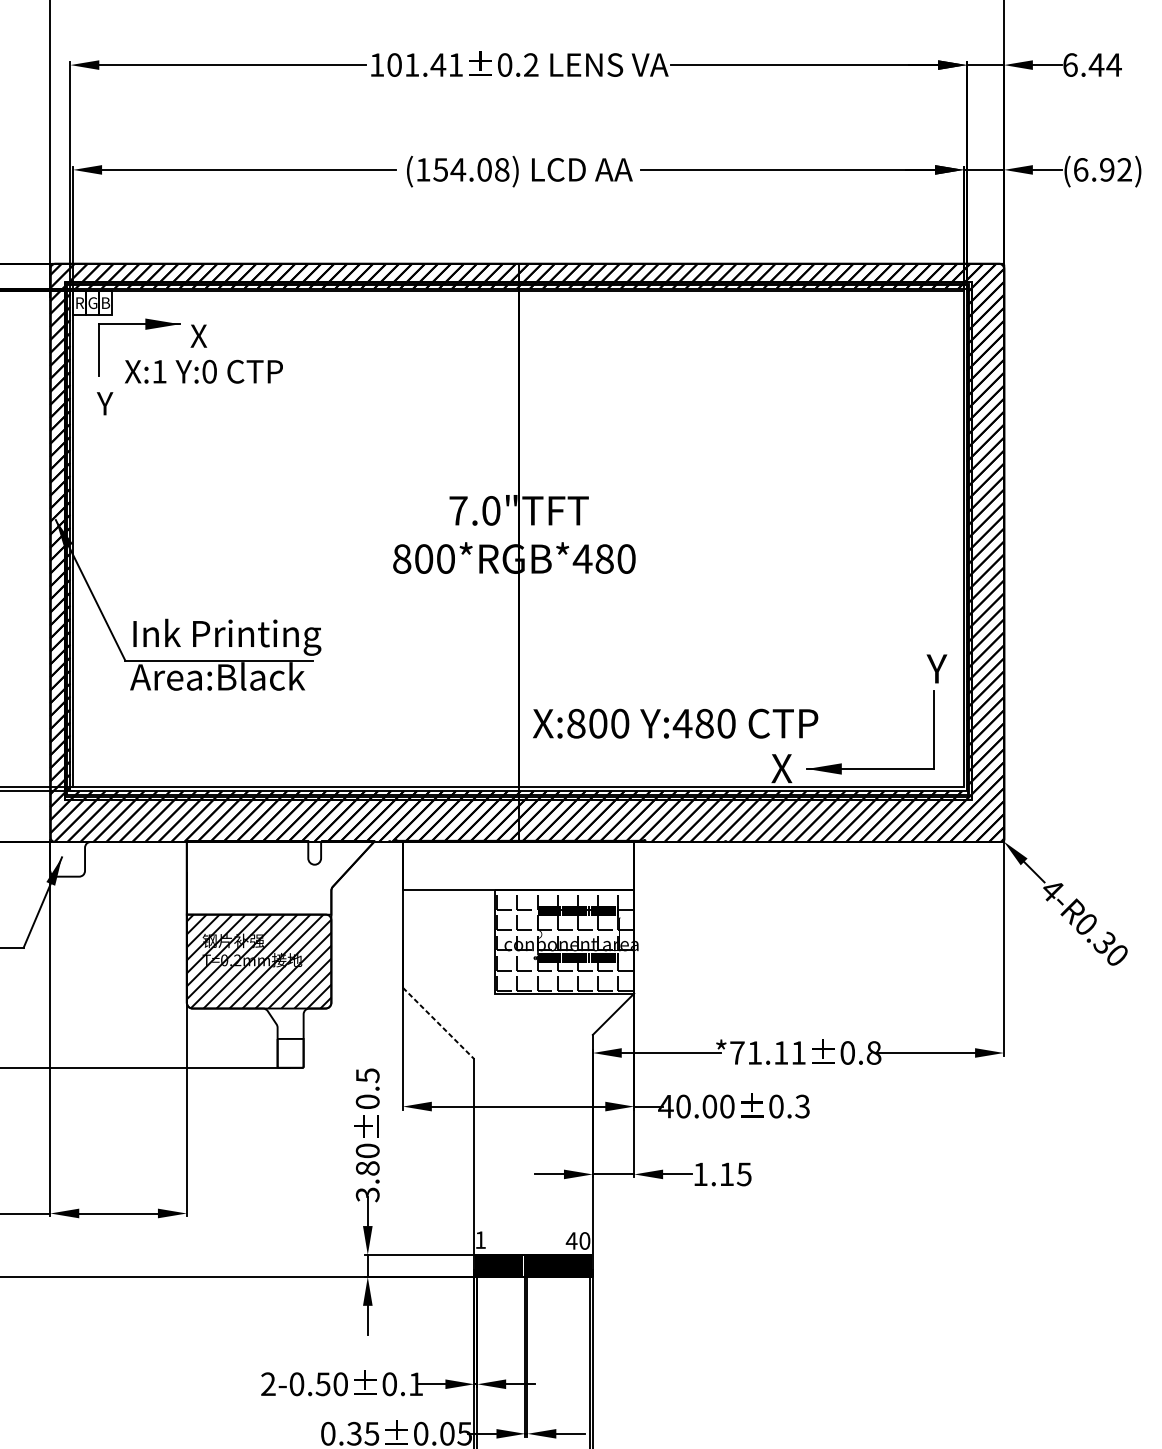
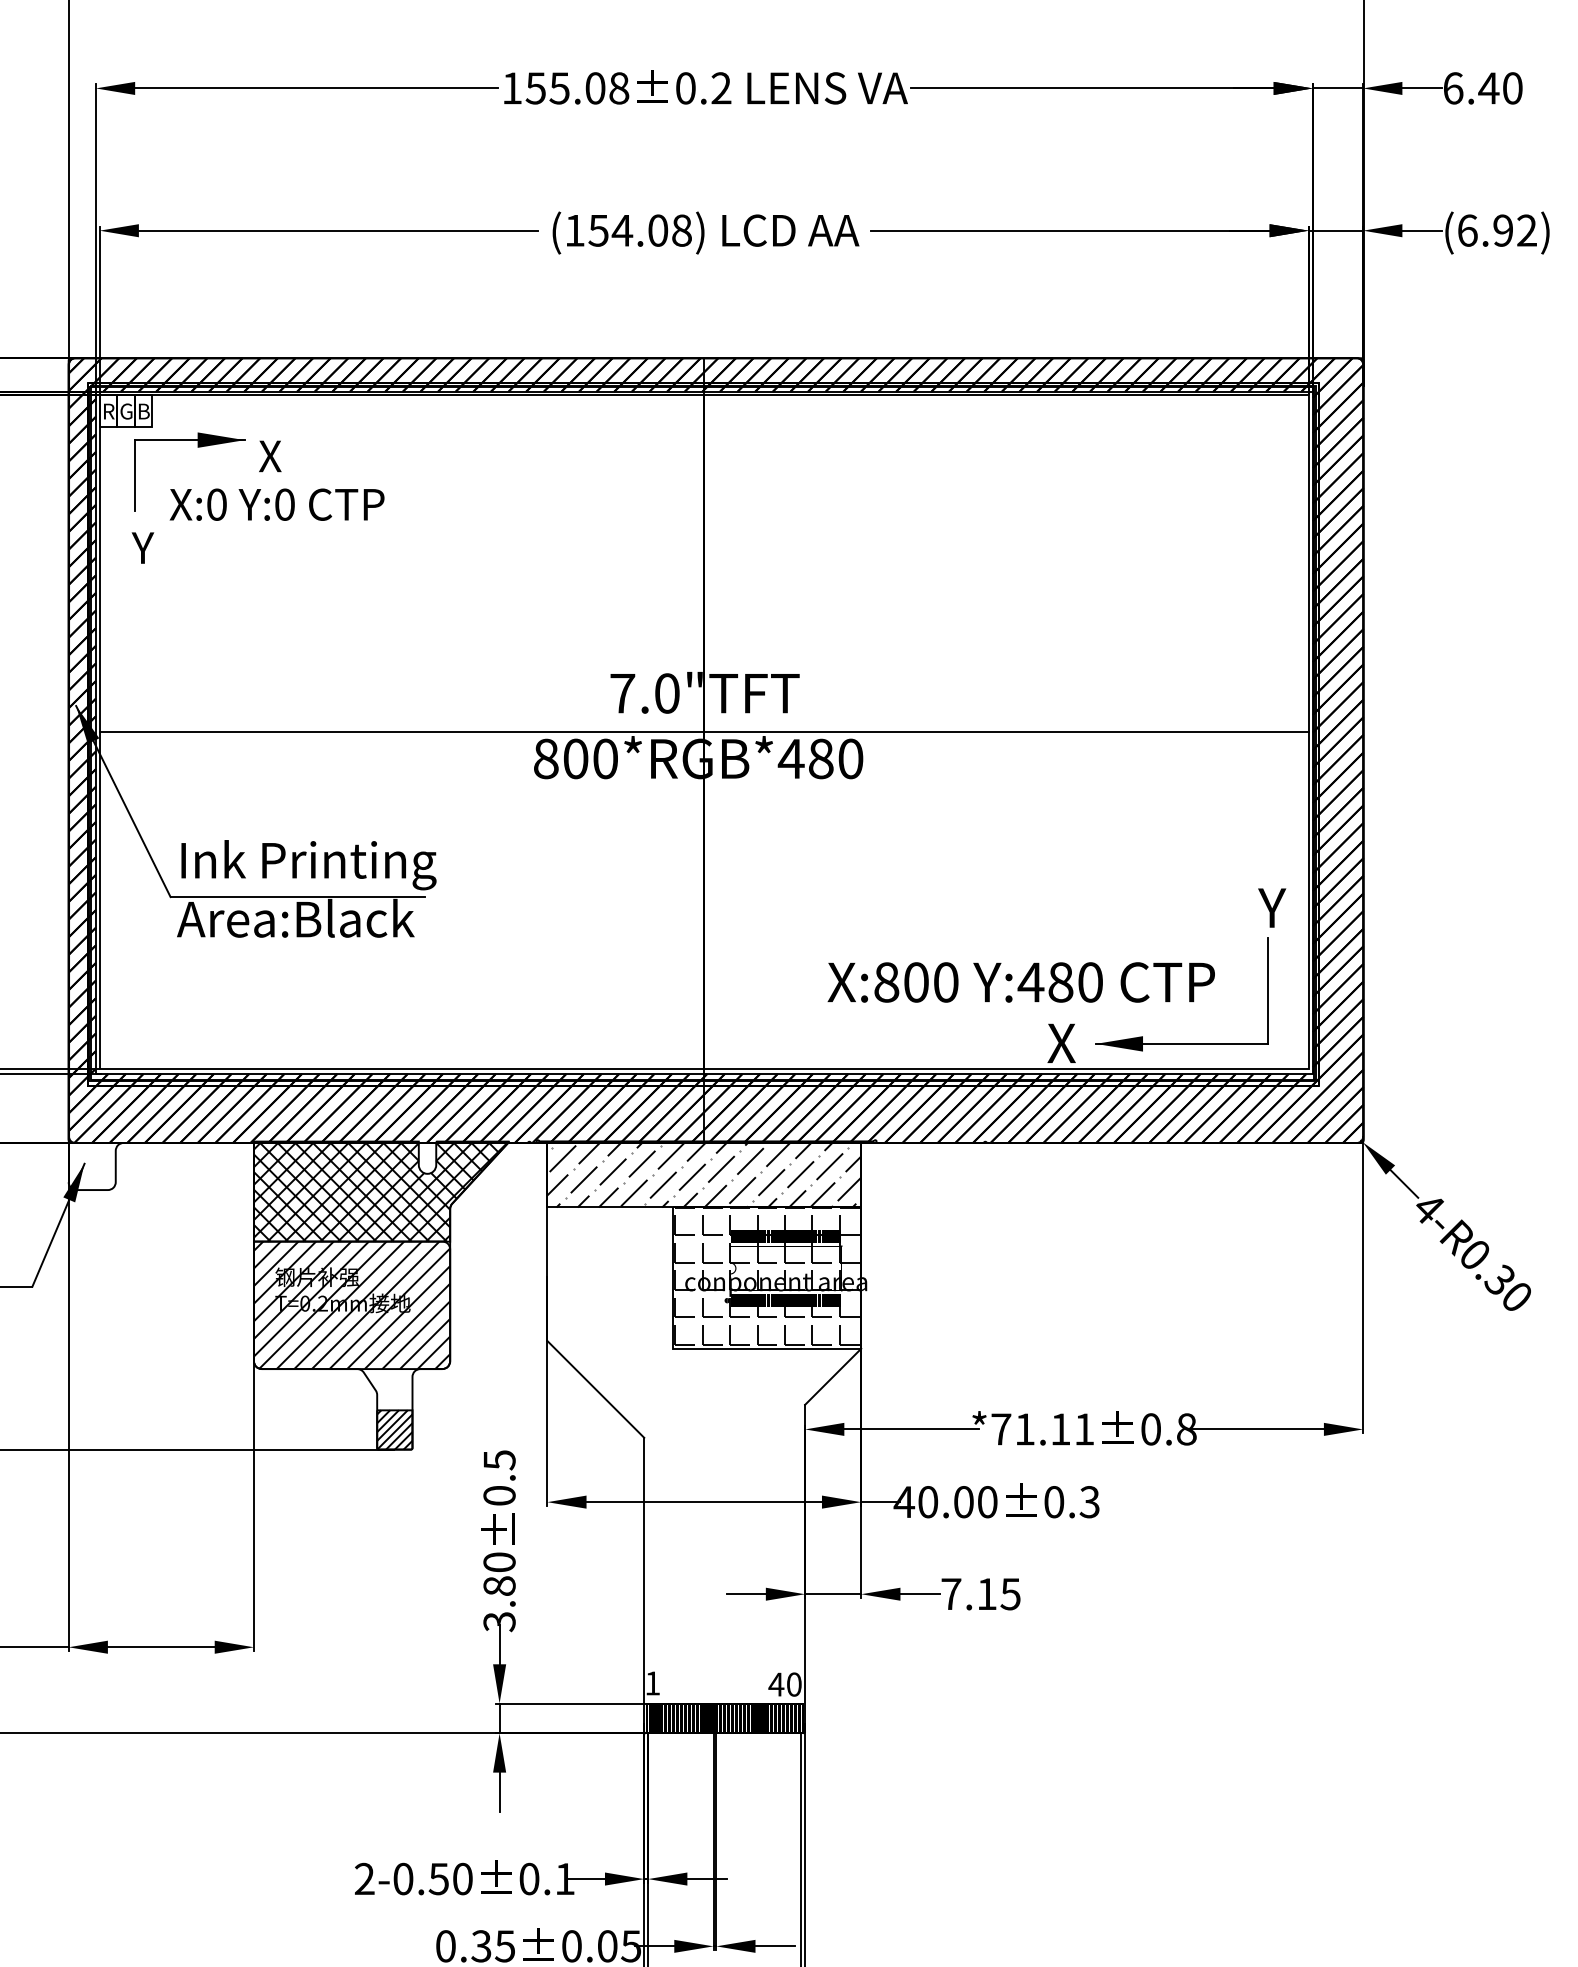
text: (425, 65) -> (577, 88), 101.41 -> 155.08
text: (1114, 65) -> (1512, 88), 6.44 -> 6.40
text: (159, 371) -> (216, 504), X:1 -> X:0
line: (518, 538) -> (703, 731), added
text: (674, 723) -> (1020, 982), moved
hatch: (518, 865) -> (704, 1174), added
hatch: (280, 877) -> (380, 1191), added
line: (438, 1023) -> (595, 1389), dashed -> solid
hatch: (290, 1053) -> (394, 1429), added
text: (700, 1173) -> (951, 1593), 1.15 -> 7.15

